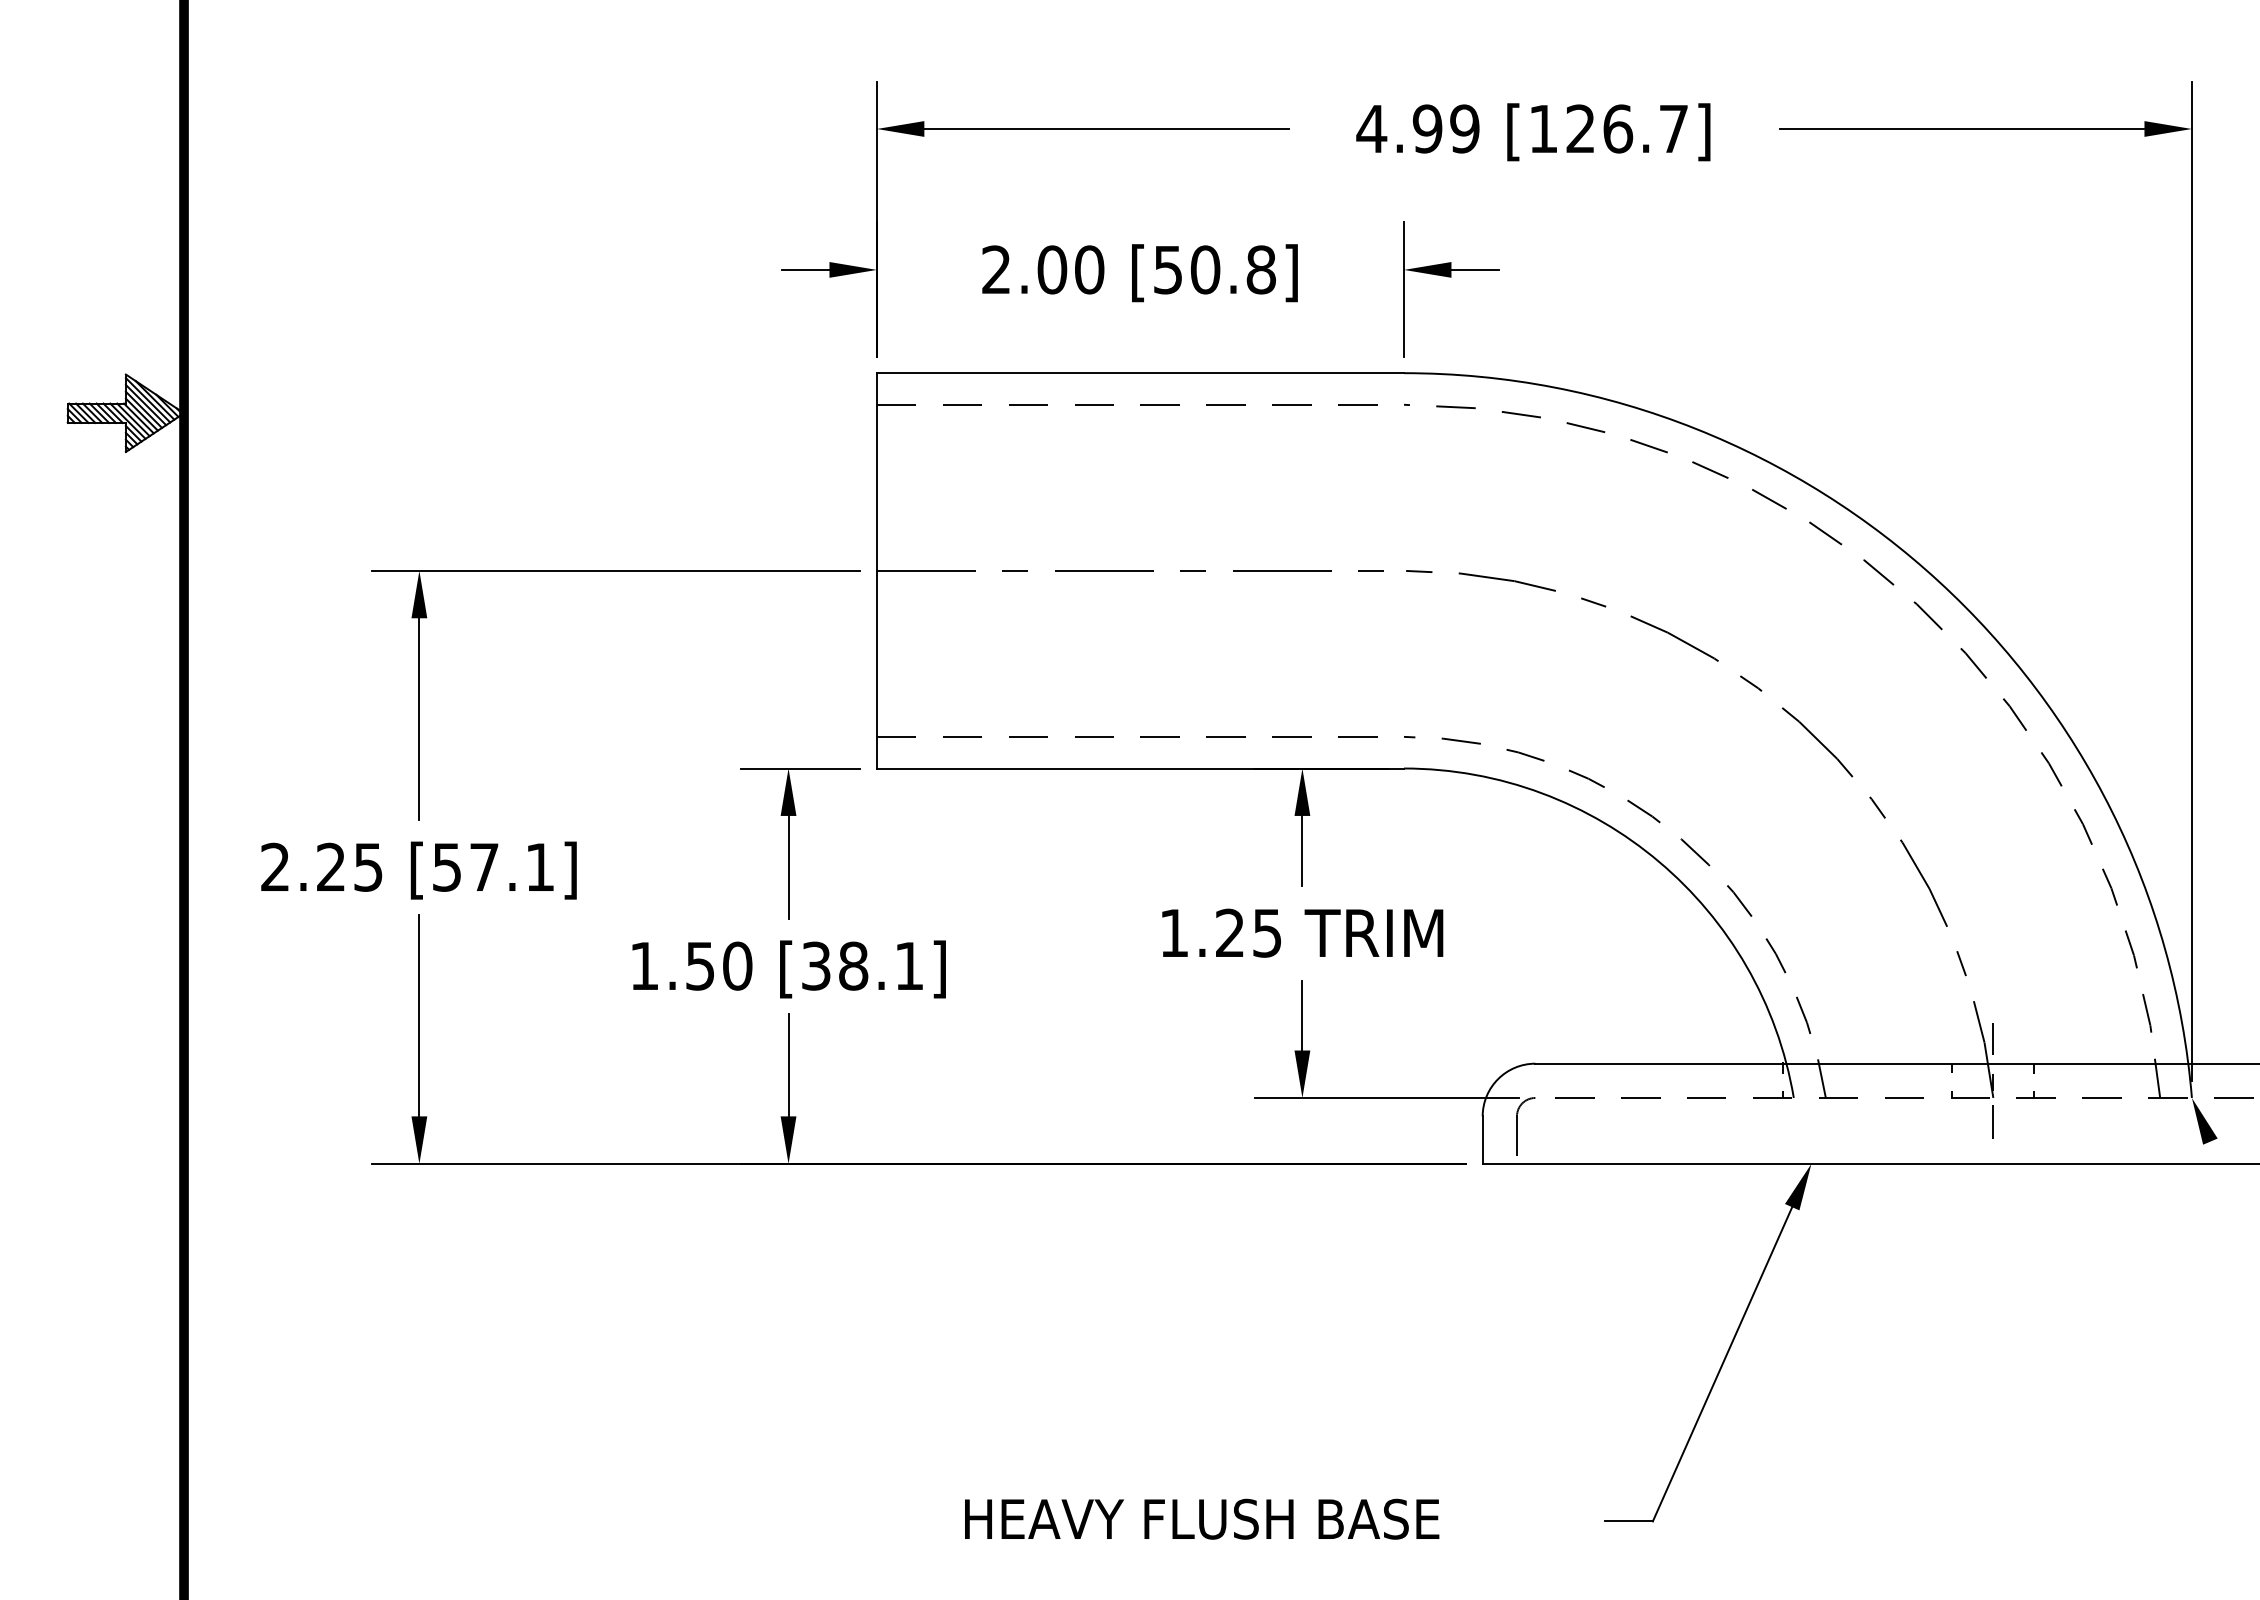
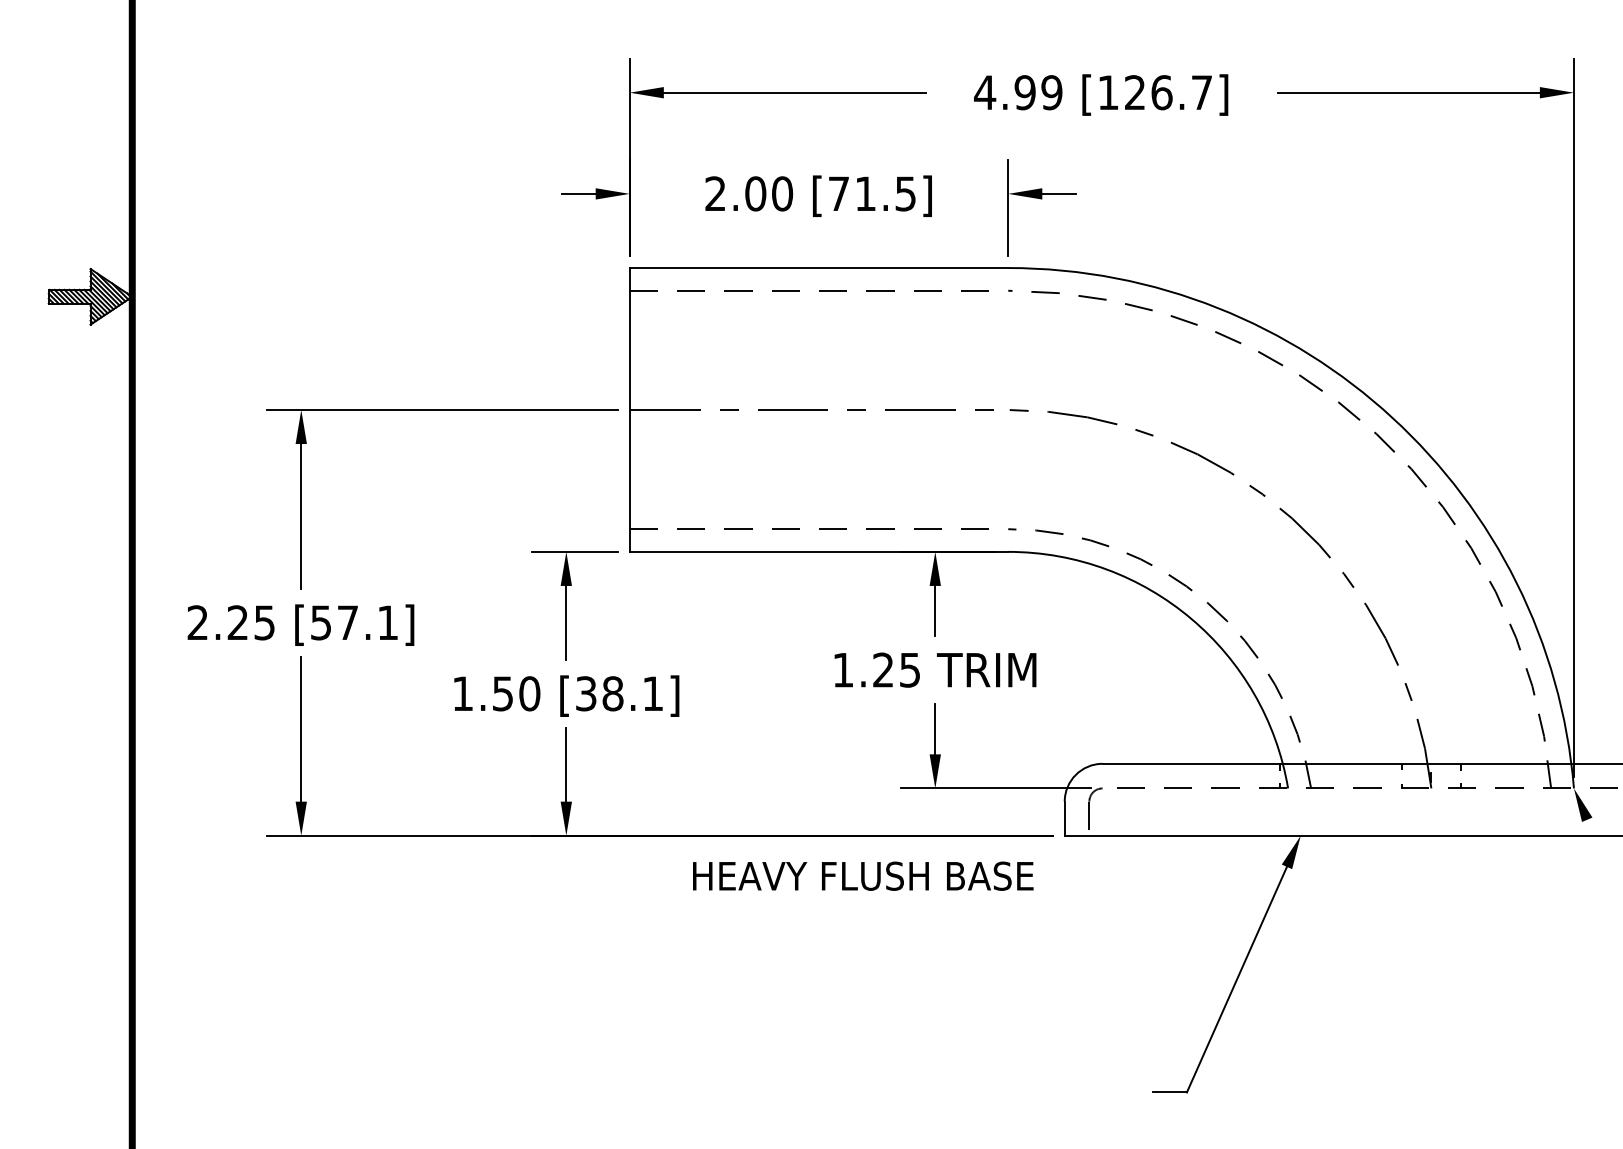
text: (1214, 269) -> (872, 193), [50.8] -> [71.5]
line: (1993, 1038) -> (1431, 745), removed
line: (1993, 1122) -> (1431, 806), removed
text: (1202, 1518) -> (863, 875), moved

